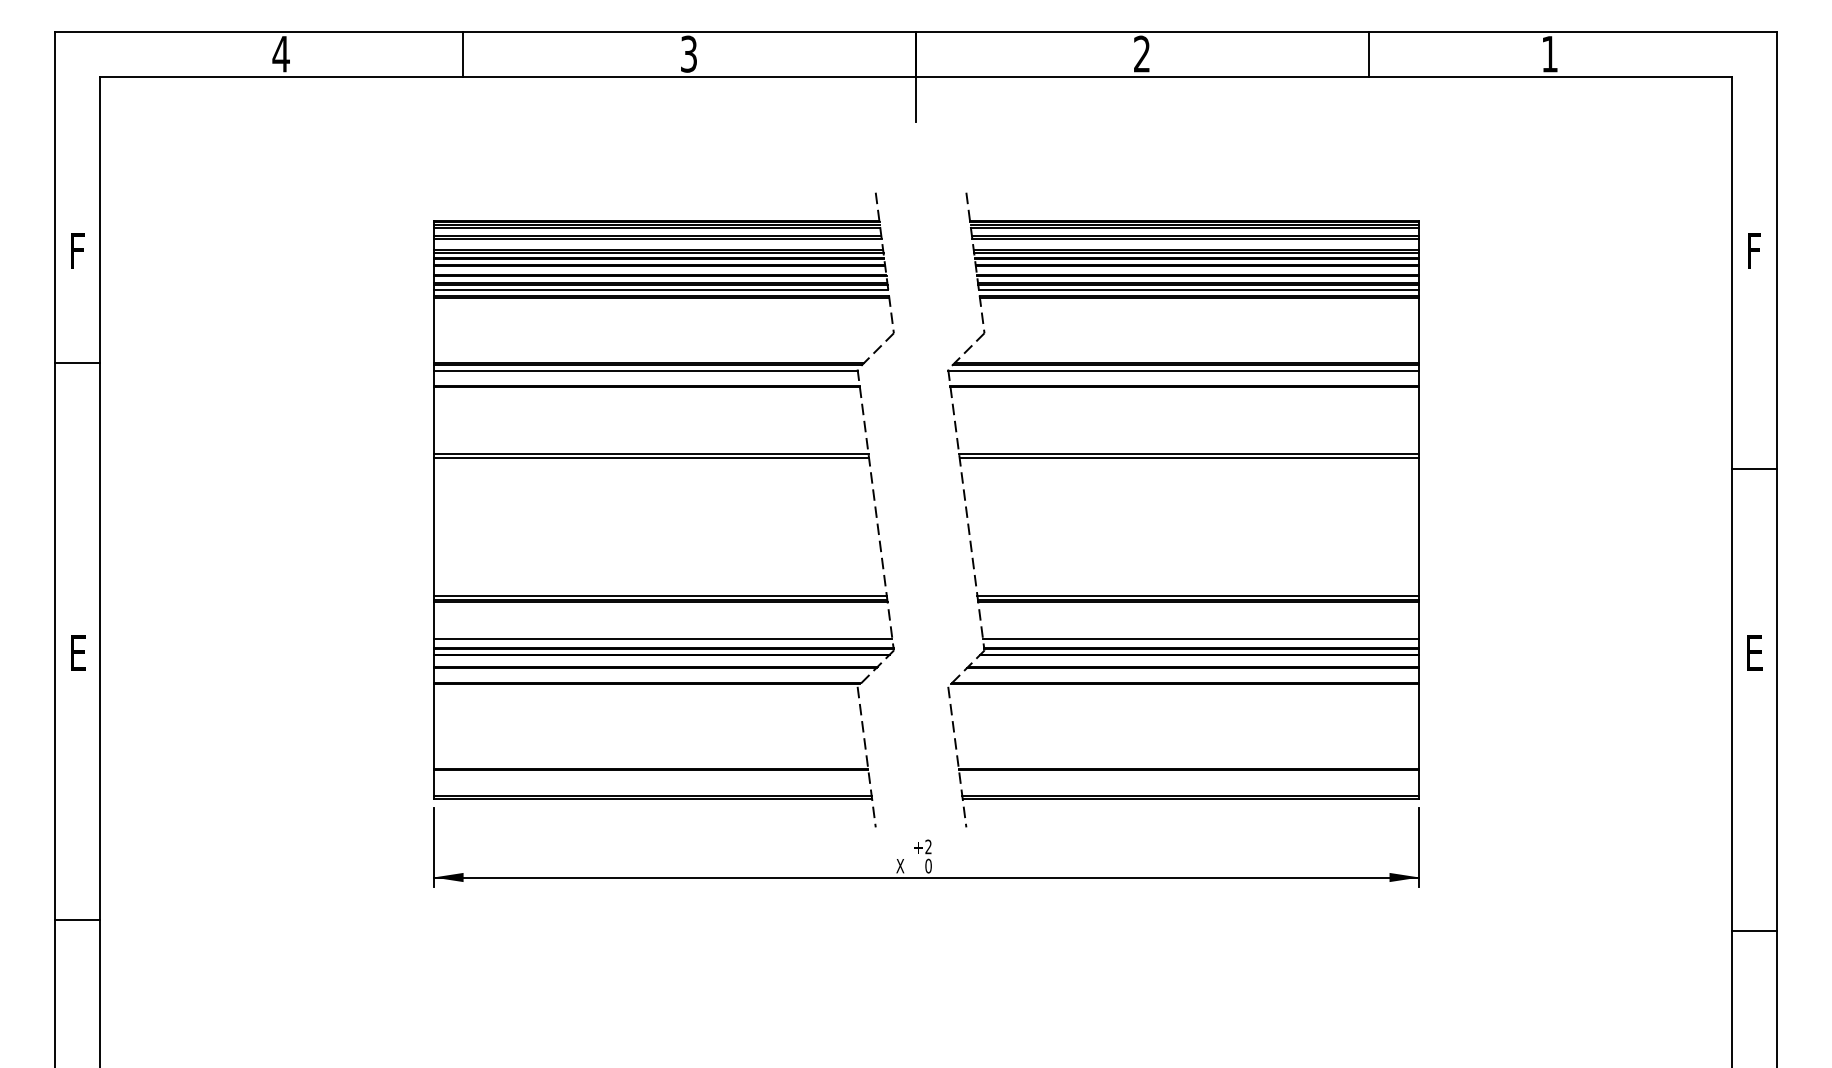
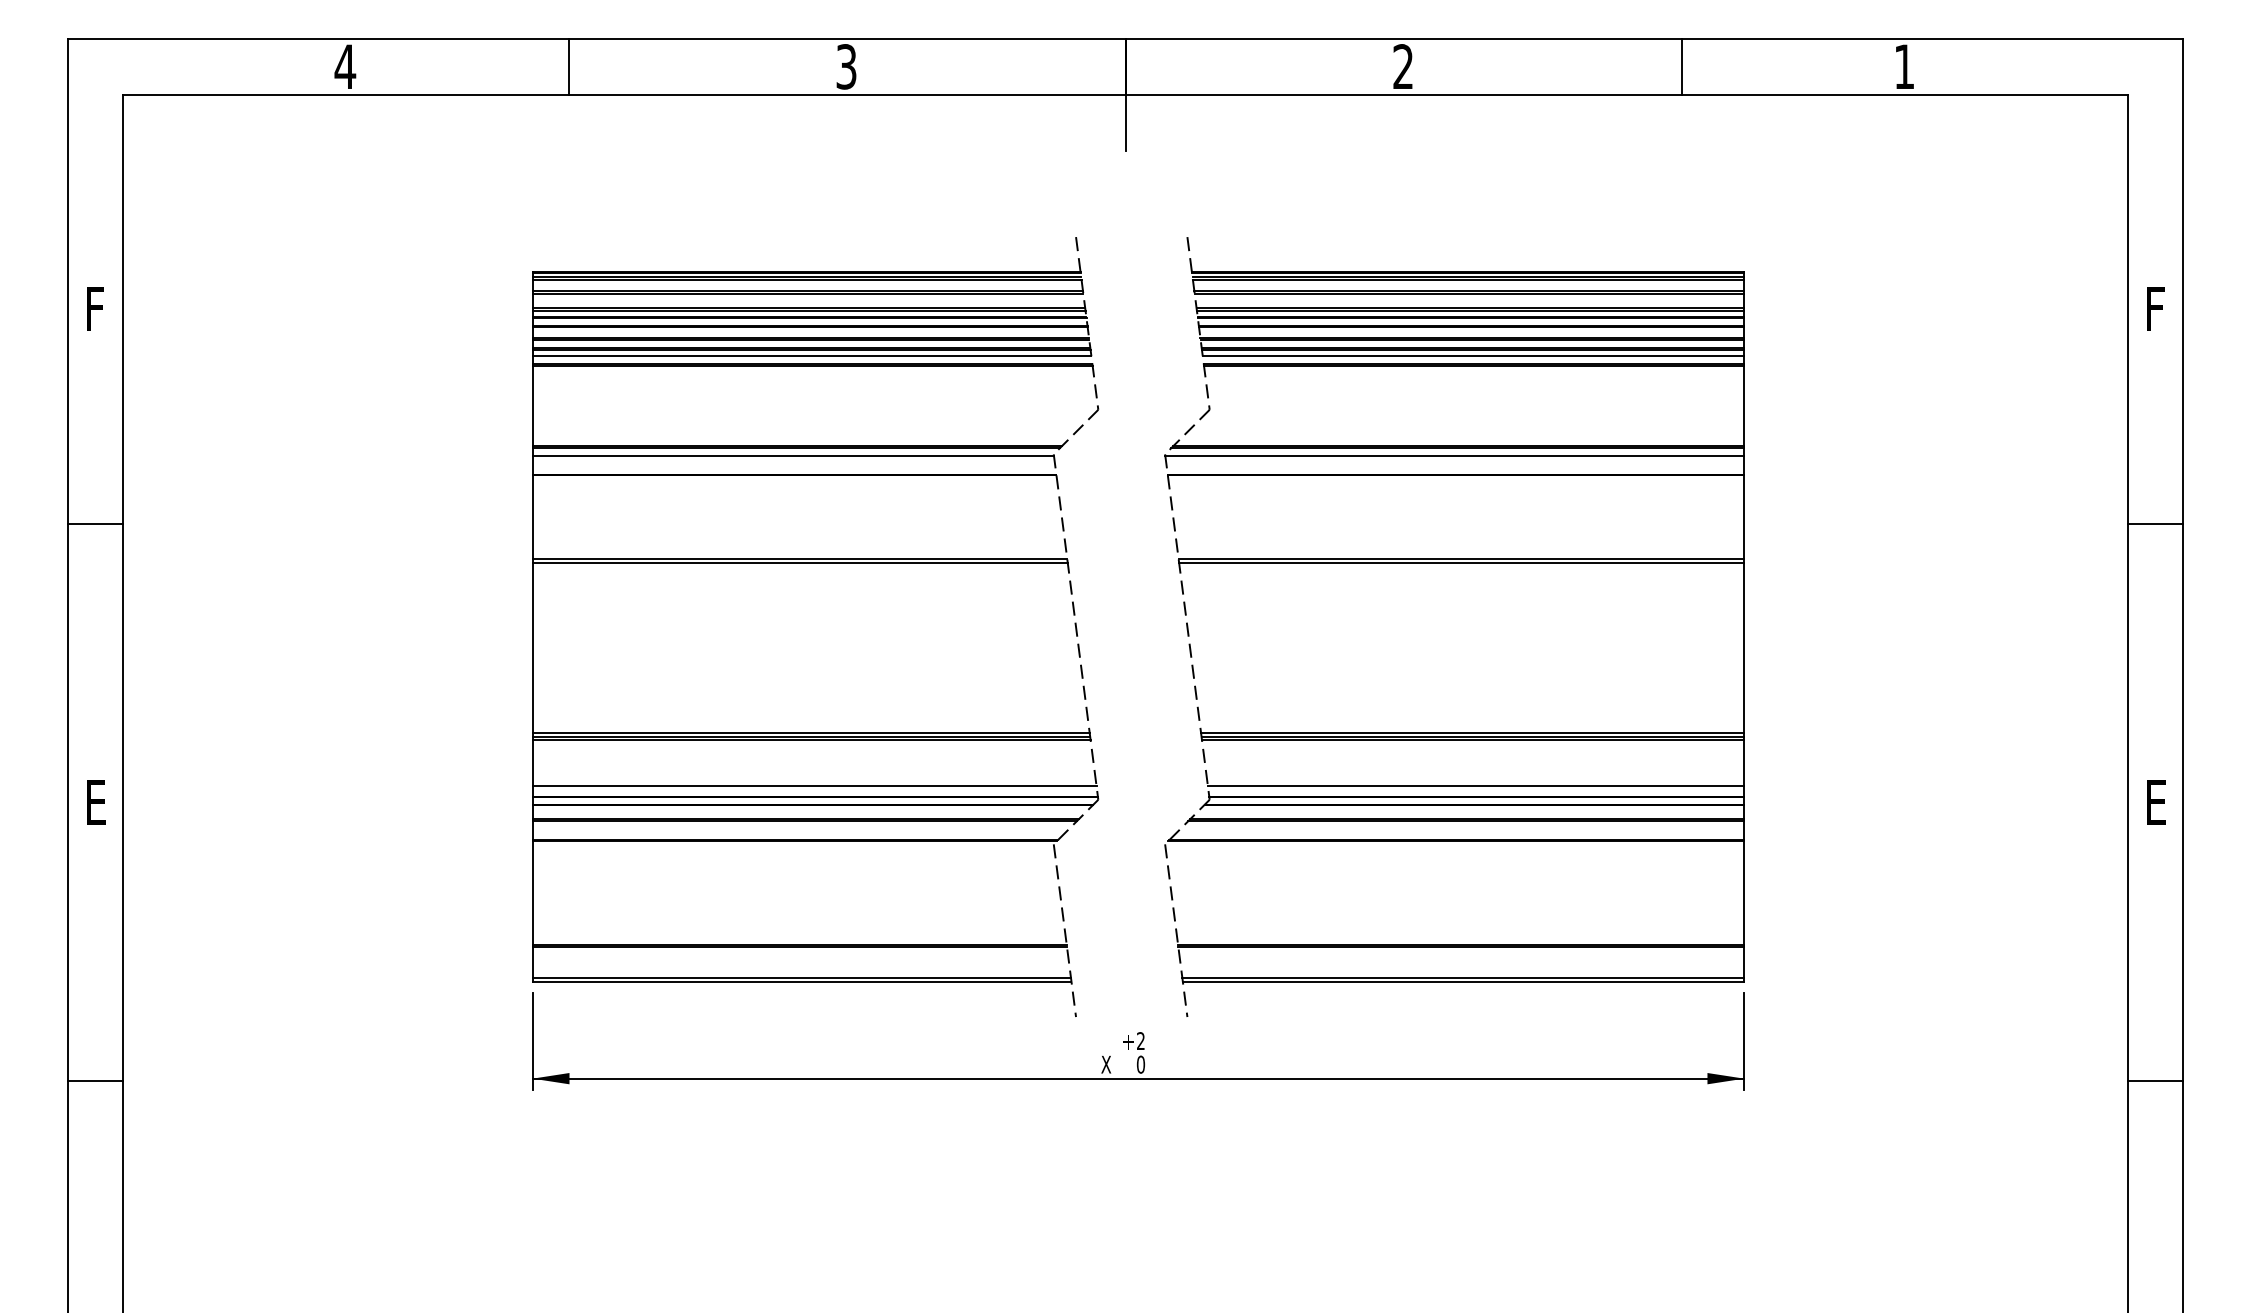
line: (77, 363) -> (95, 523), moved
line: (1754, 468) -> (2155, 523), moved
line: (77, 919) -> (95, 1080), moved
line: (1754, 931) -> (2155, 1080), moved

